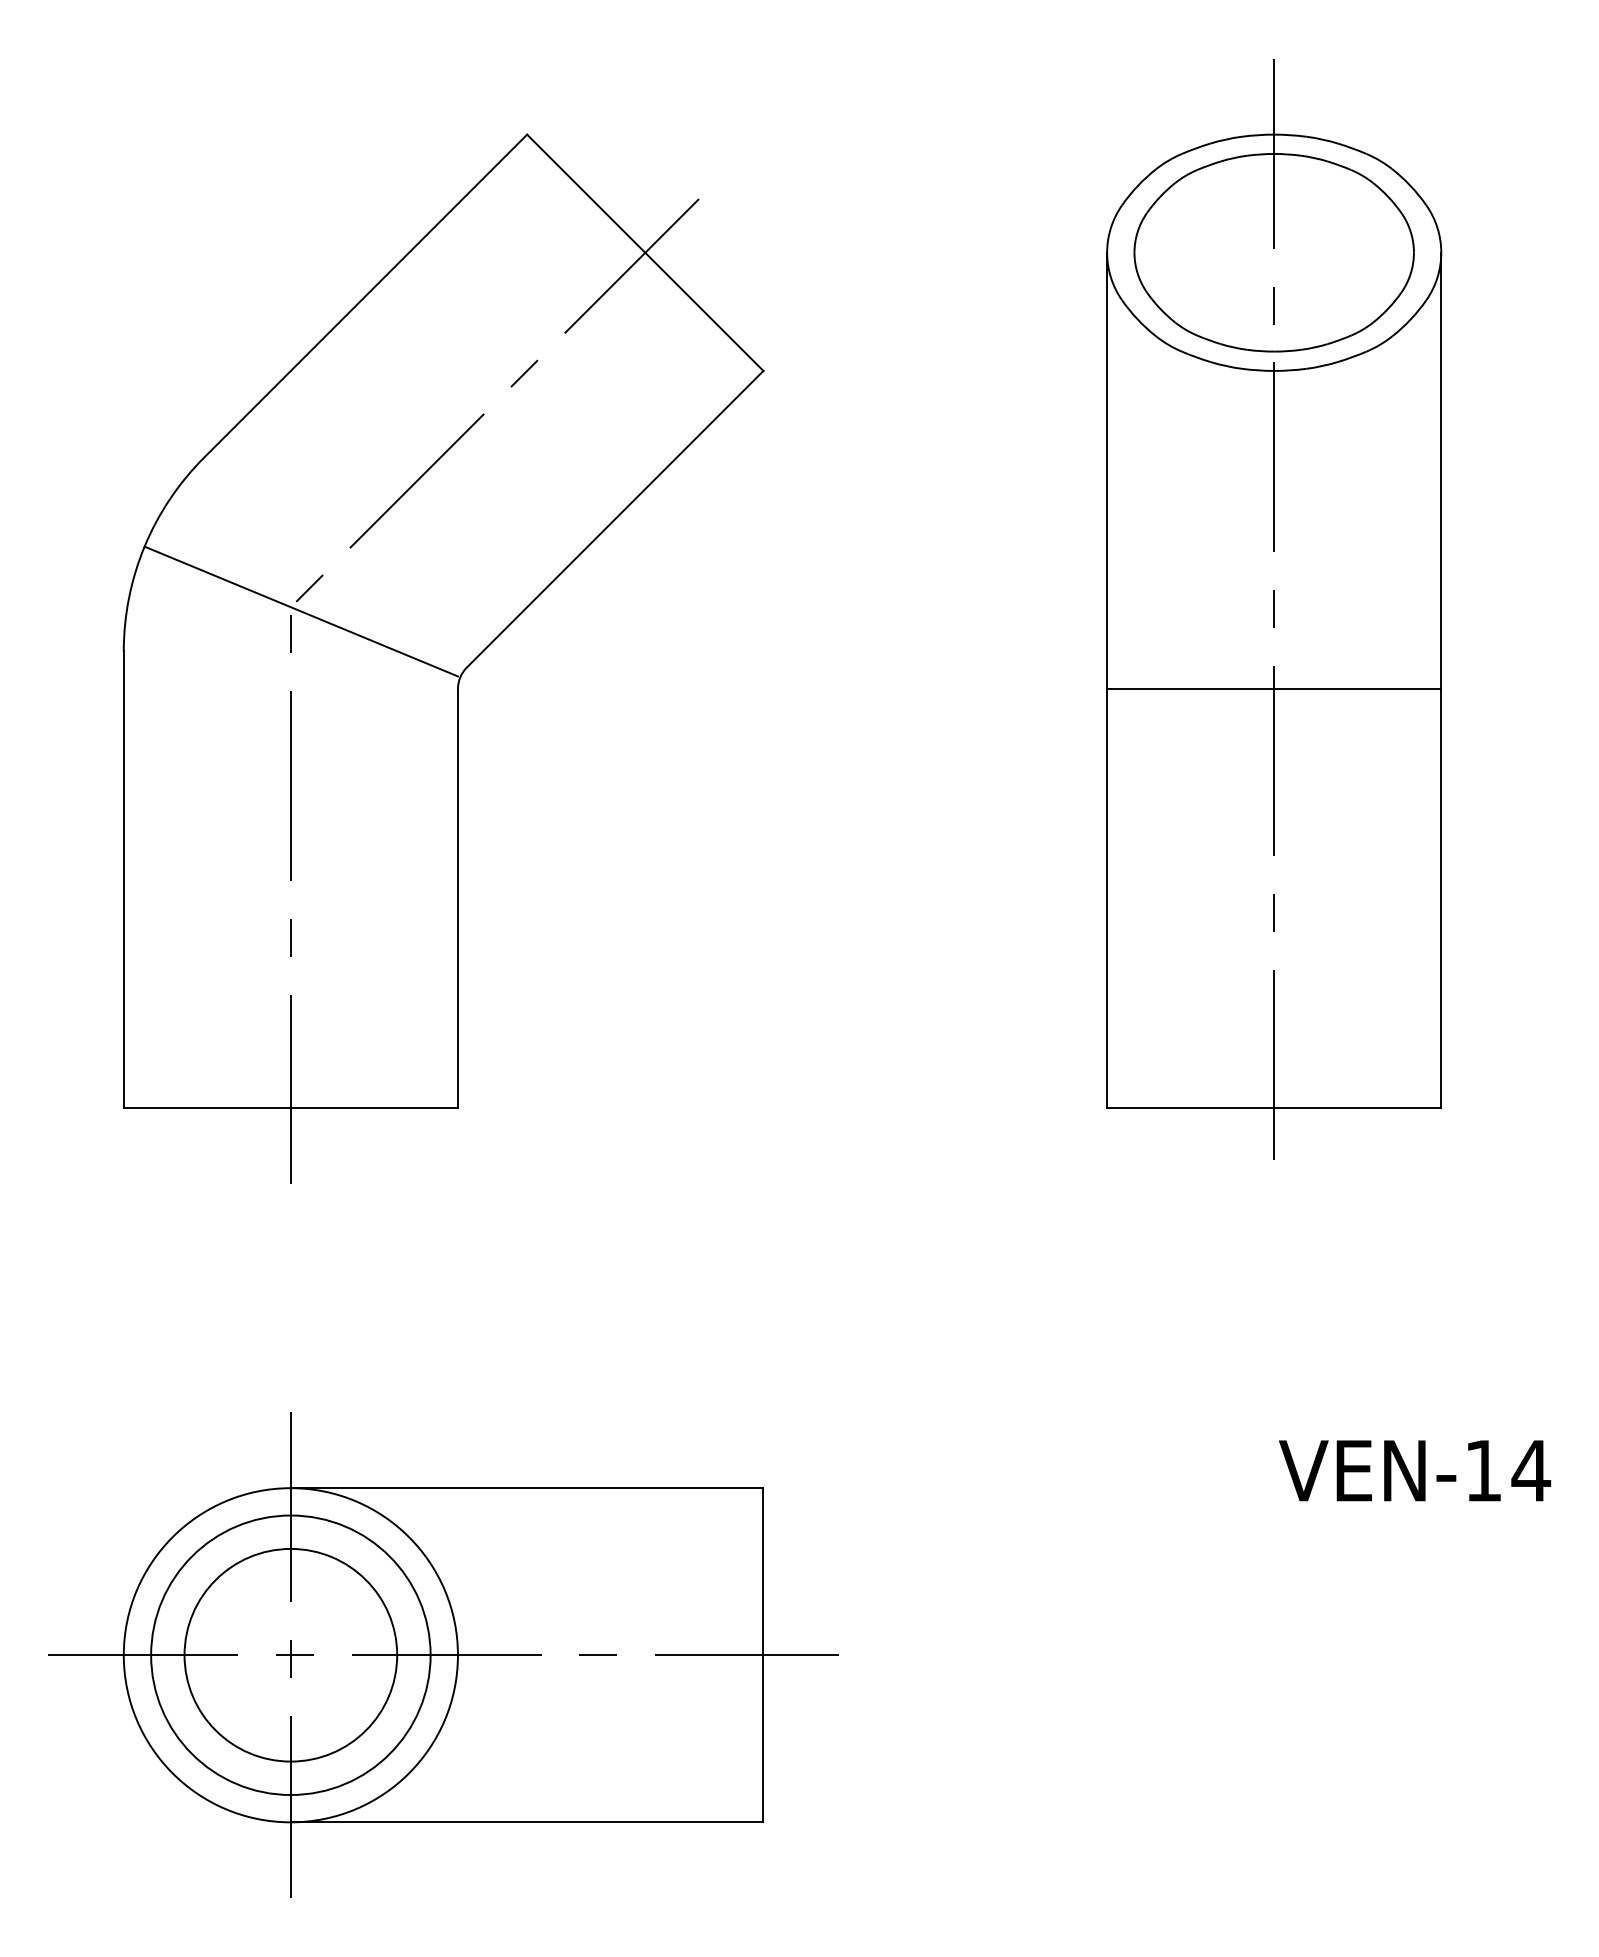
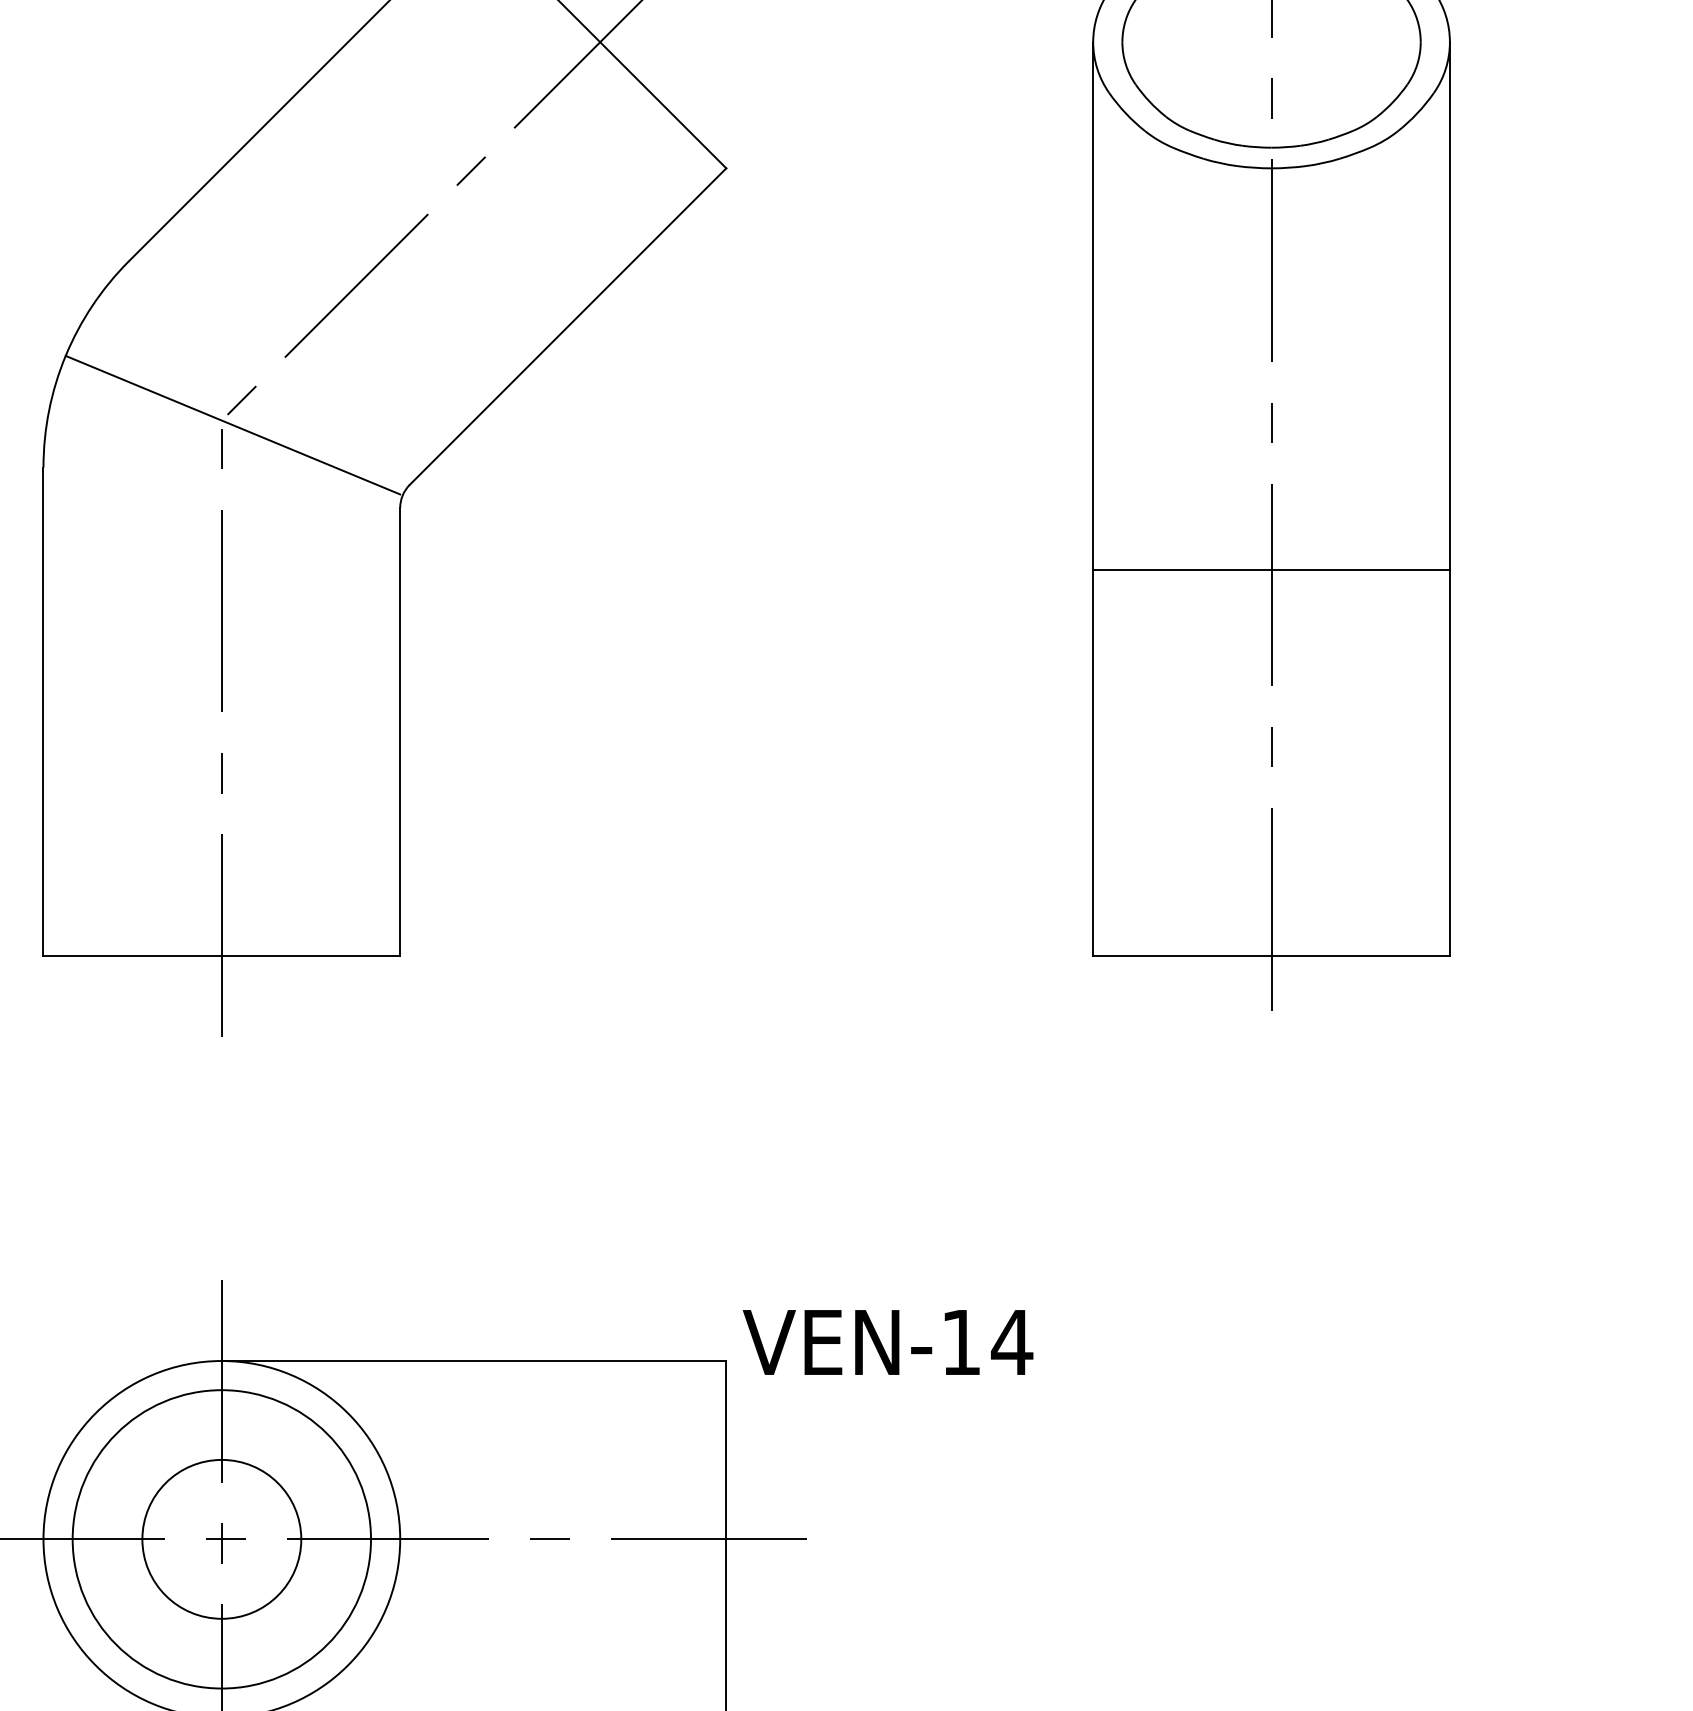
line: (1274, 689) -> (1271, 570), moved
text: (1415, 1470) -> (888, 1342), moved
circle: (290, 1654) -> (221, 1538), size x0.7

